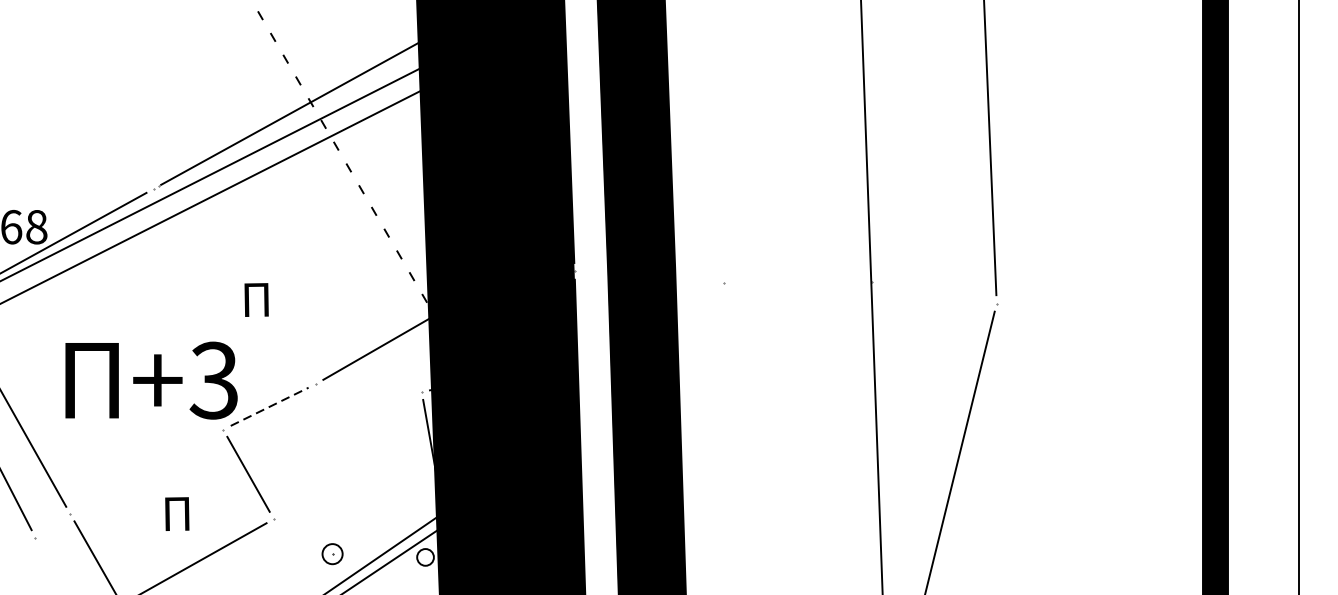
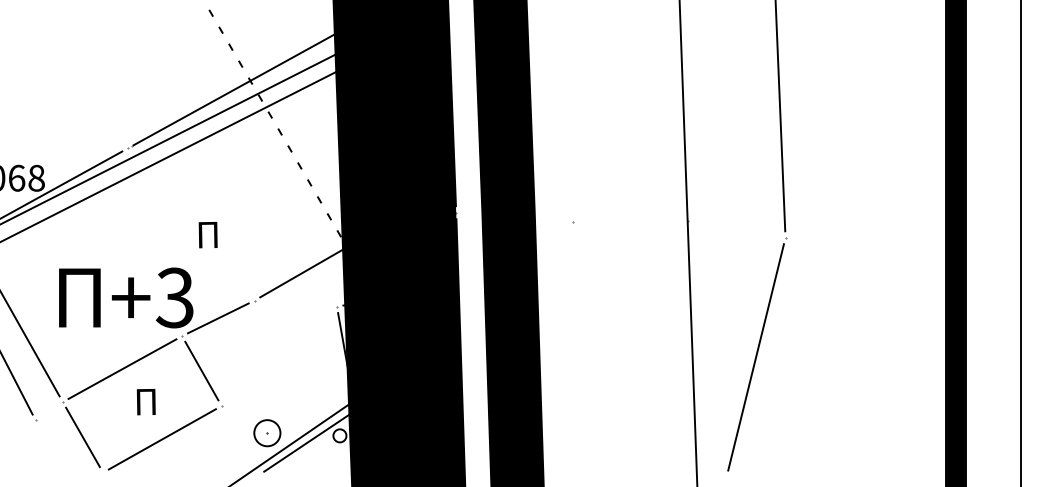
line: (269, 406) -> (218, 318), dashed -> solid
line: (146, 471) -> (122, 368), added
part: (332, 554) -> (267, 433), size x1.67

